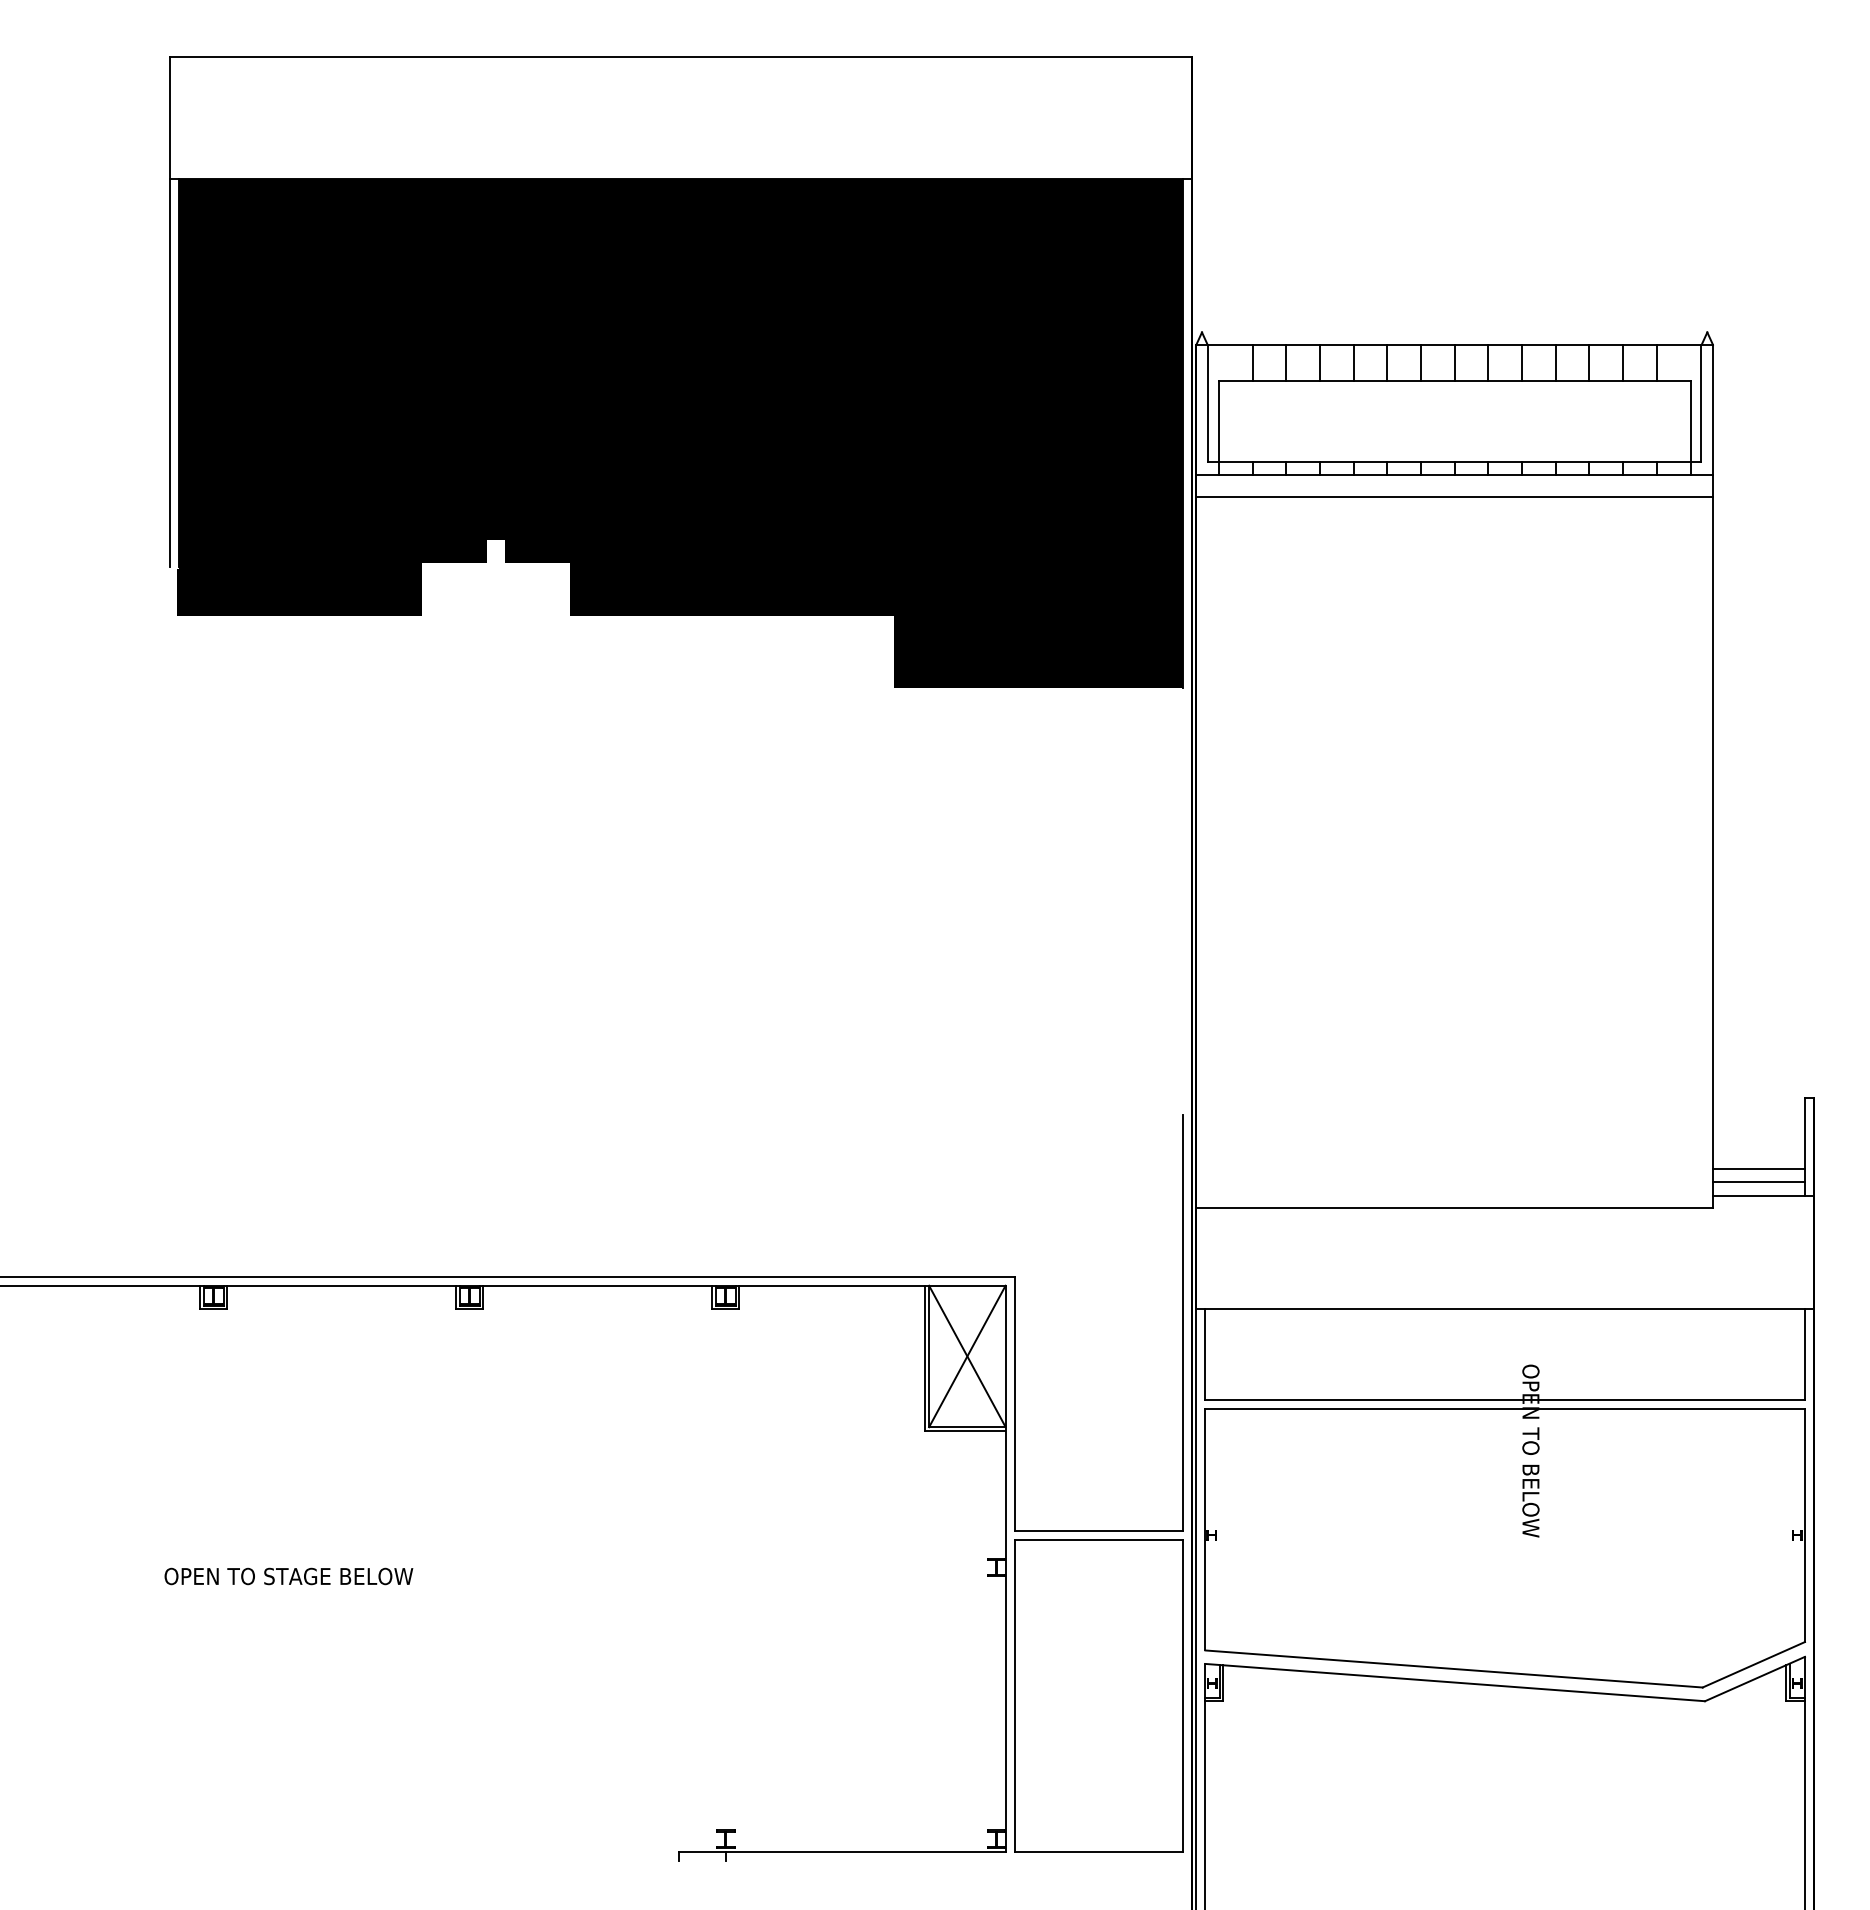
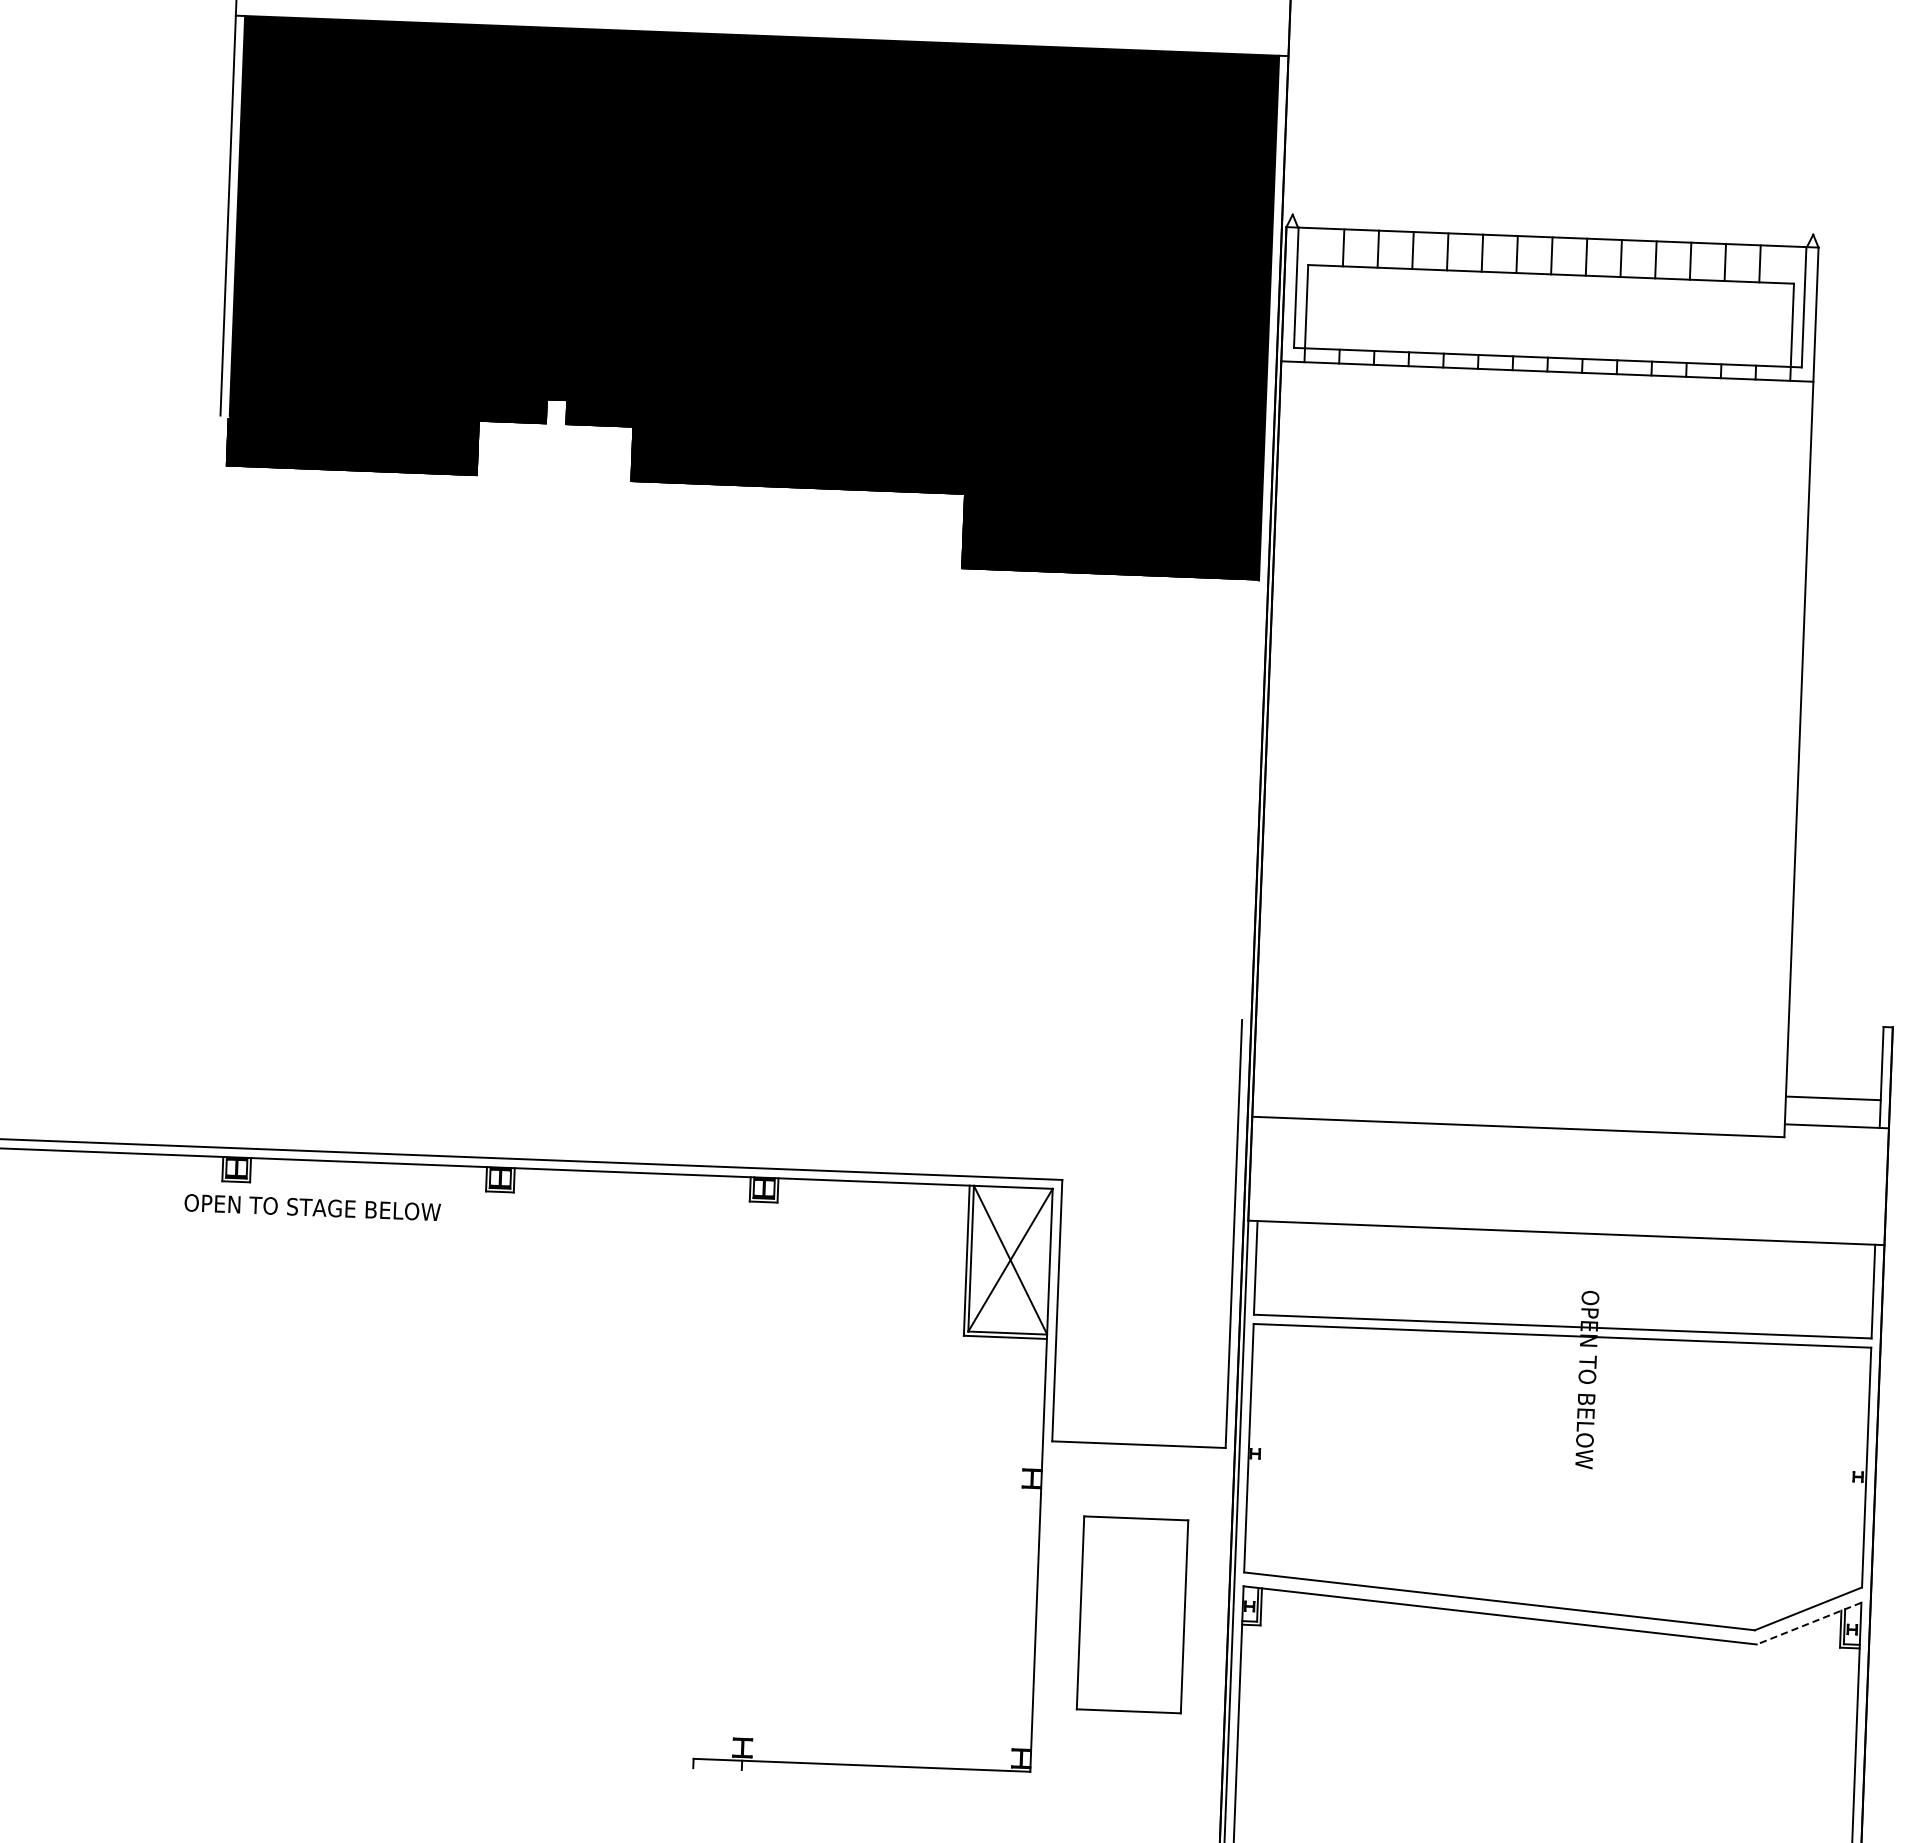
line: (1454, 497) -> (1546, 394), removed
line: (1758, 1182) -> (1832, 1112), removed
text: (288, 1576) -> (312, 1207), moved
line: (1755, 1679) -> (1809, 1624), solid -> dashed
part: (1098, 1695) -> (1132, 1614), size x0.6

